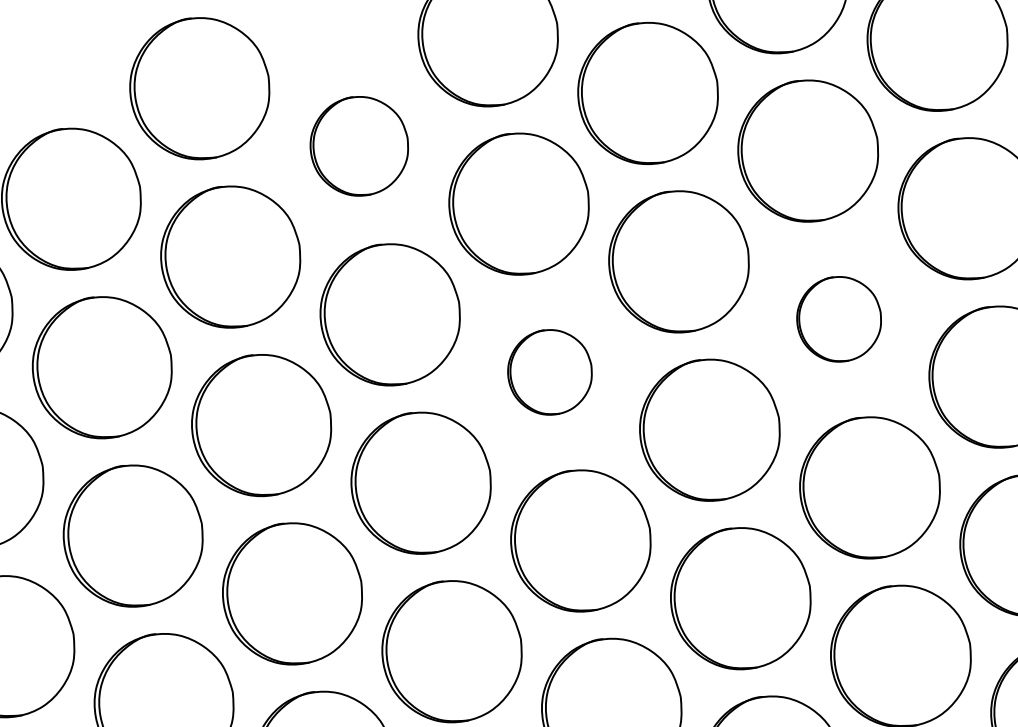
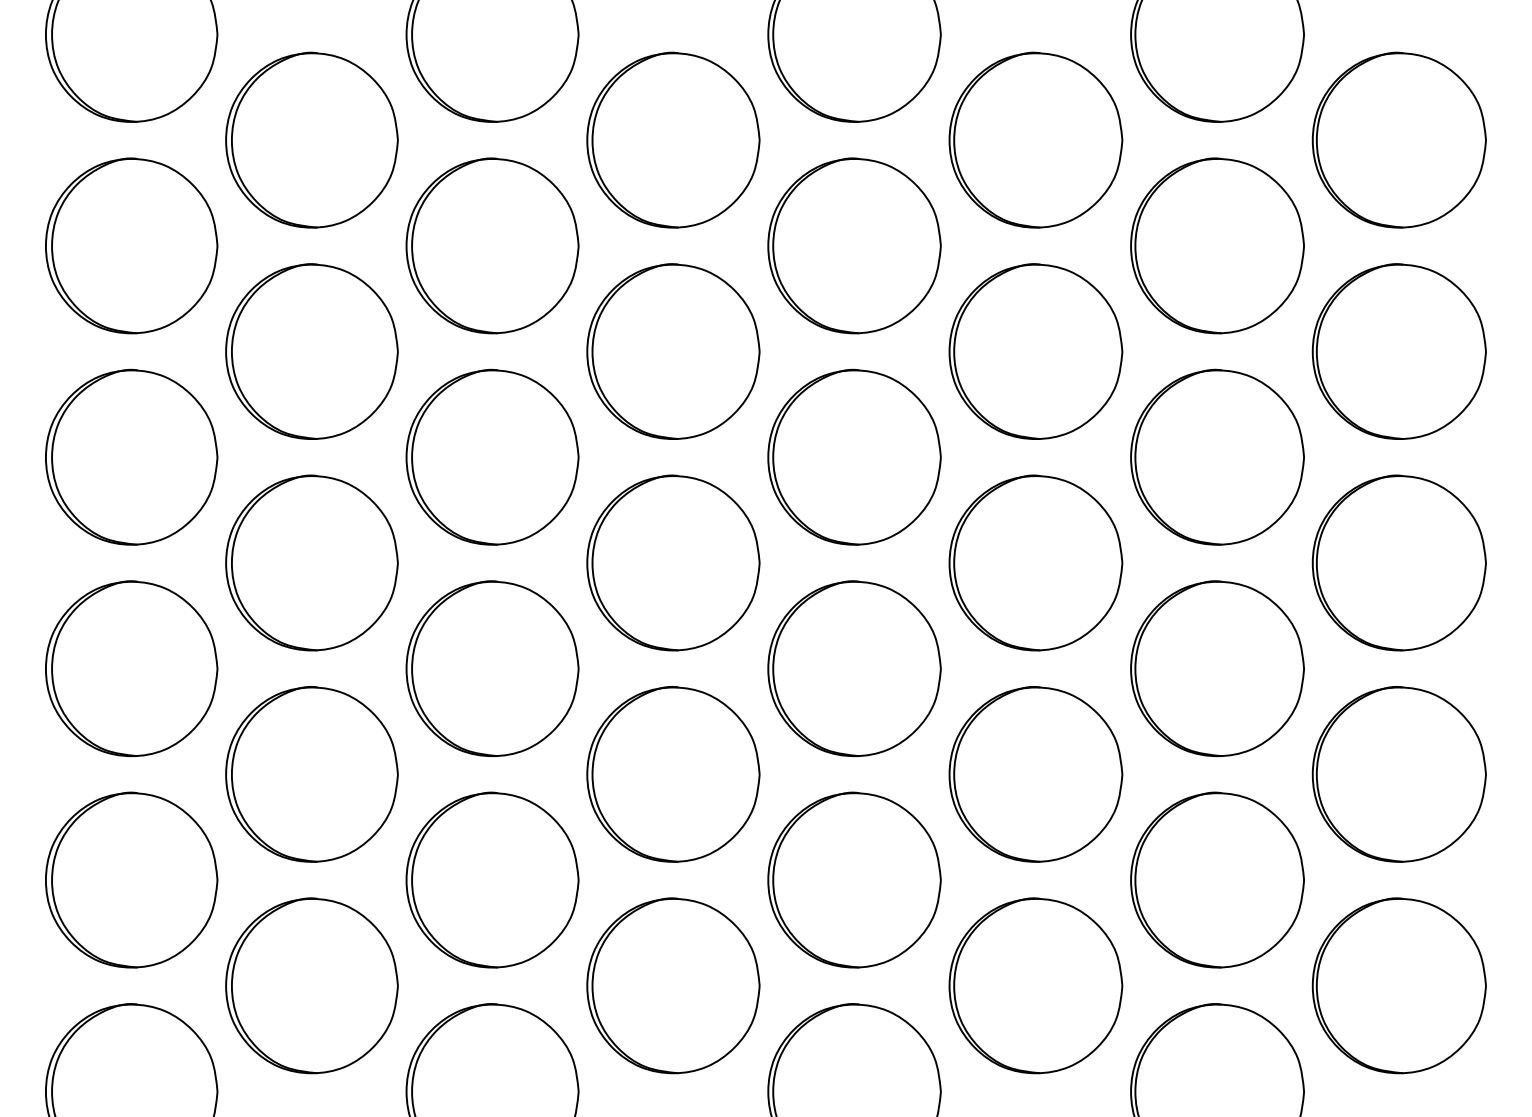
part: (359, 145) -> (673, 139), size x1.43
part: (839, 318) -> (1217, 456), size x1.67
part: (549, 371) -> (854, 456), size x1.67

